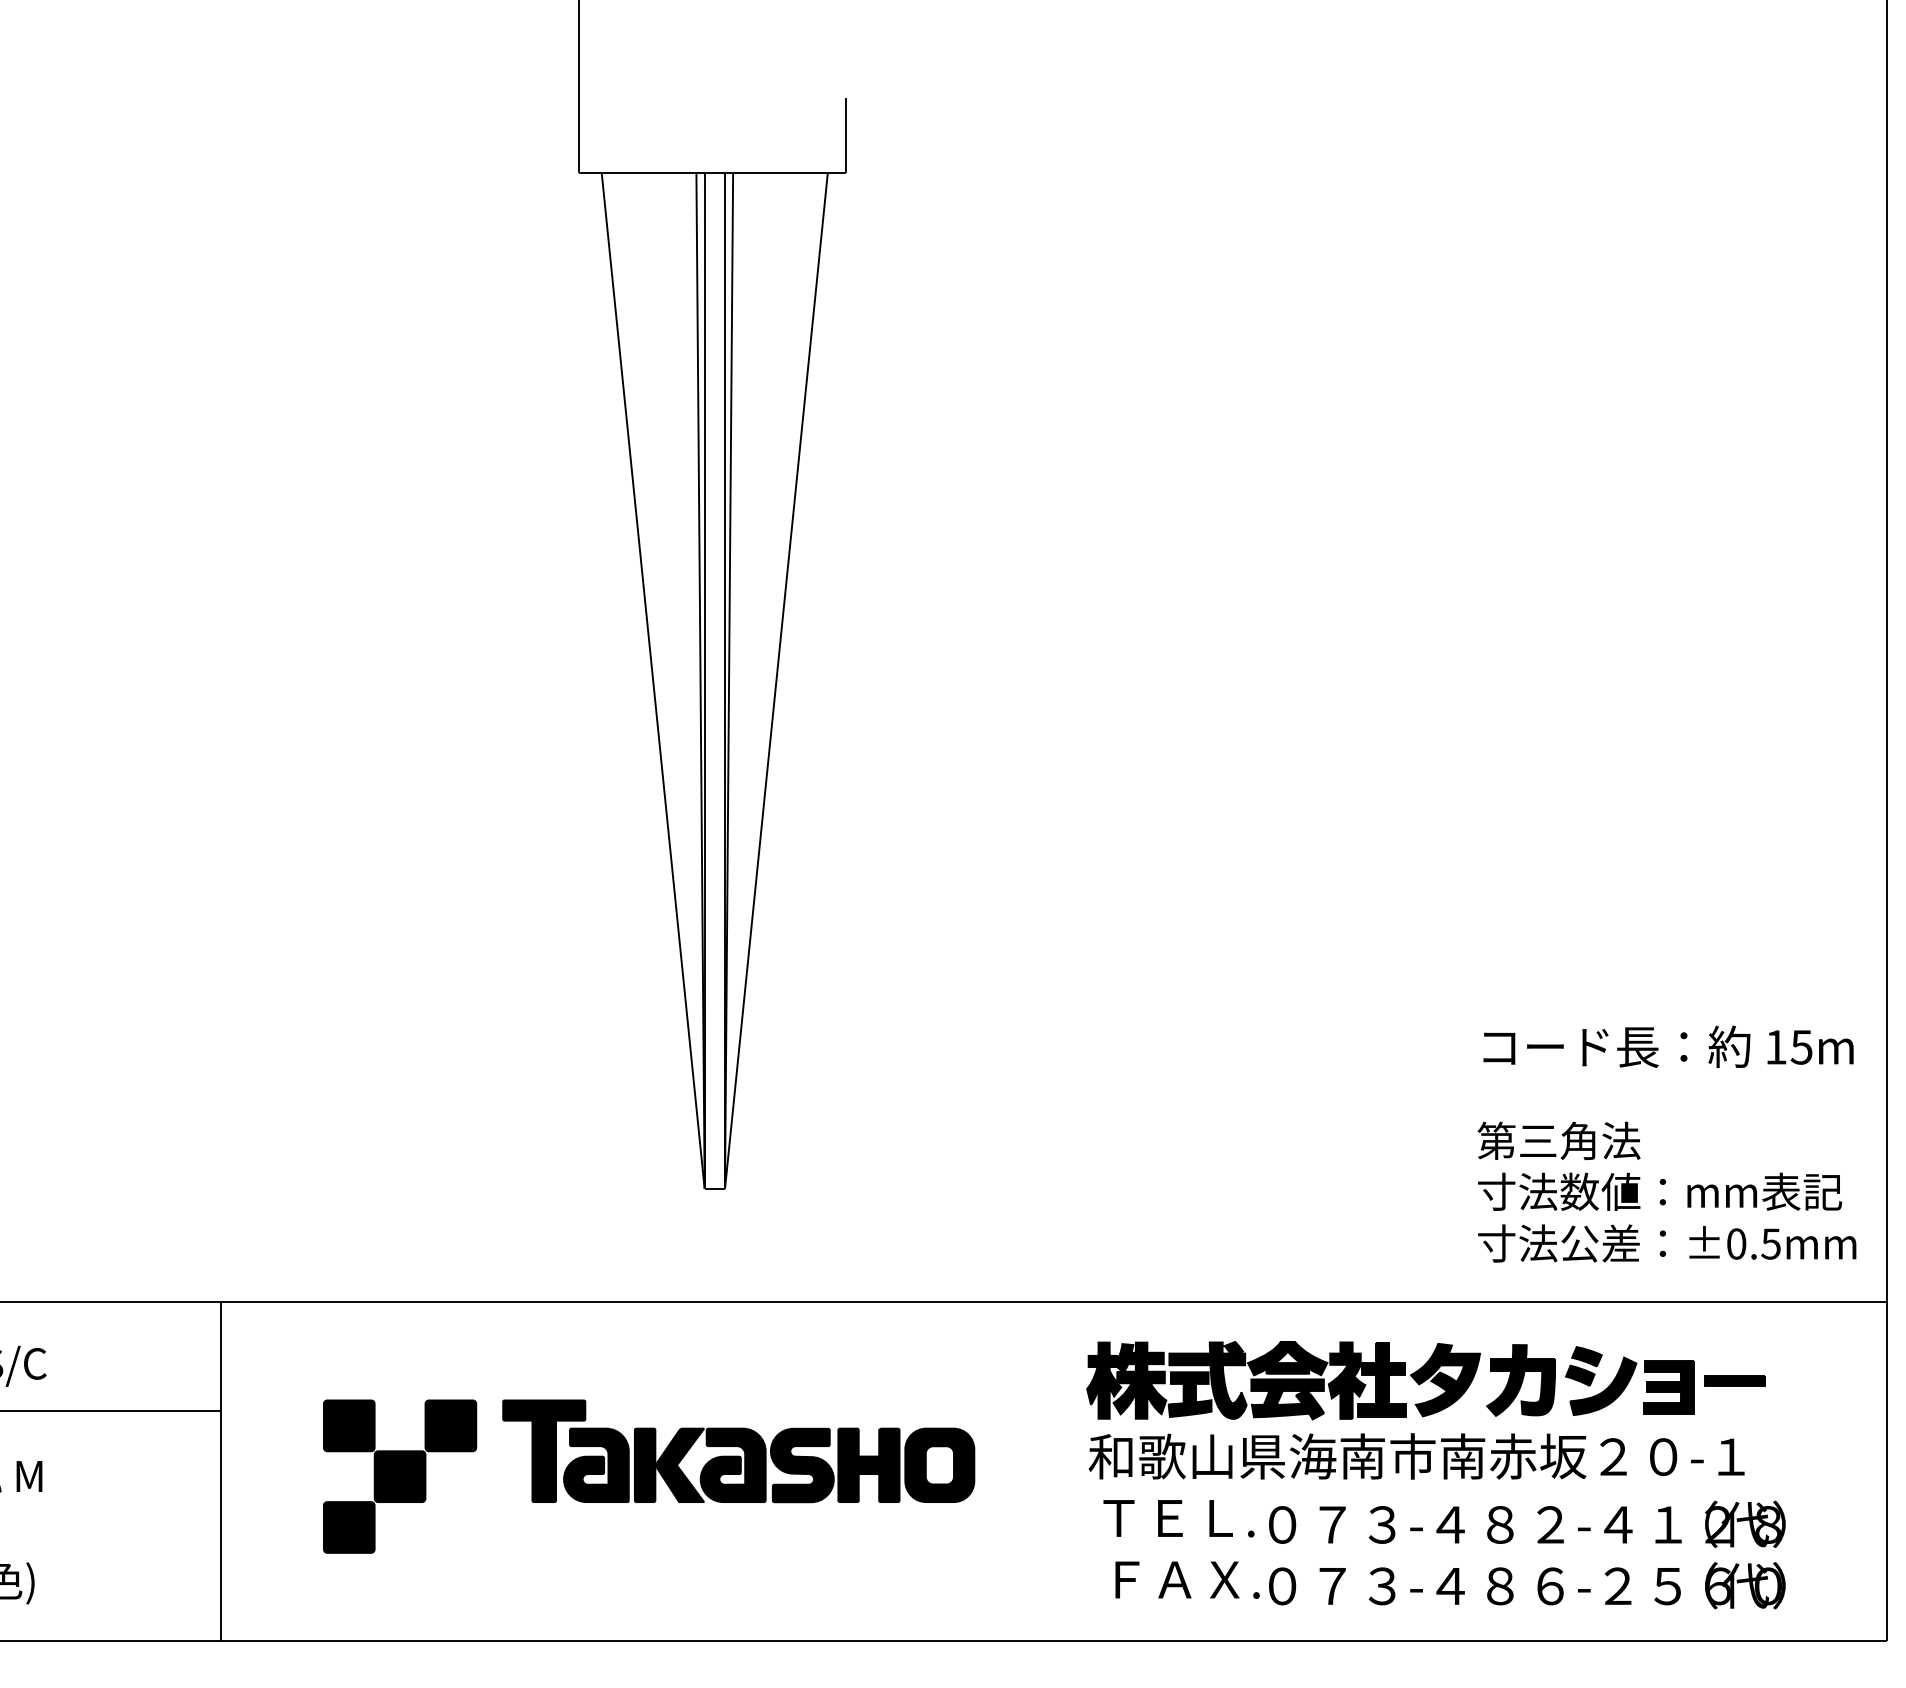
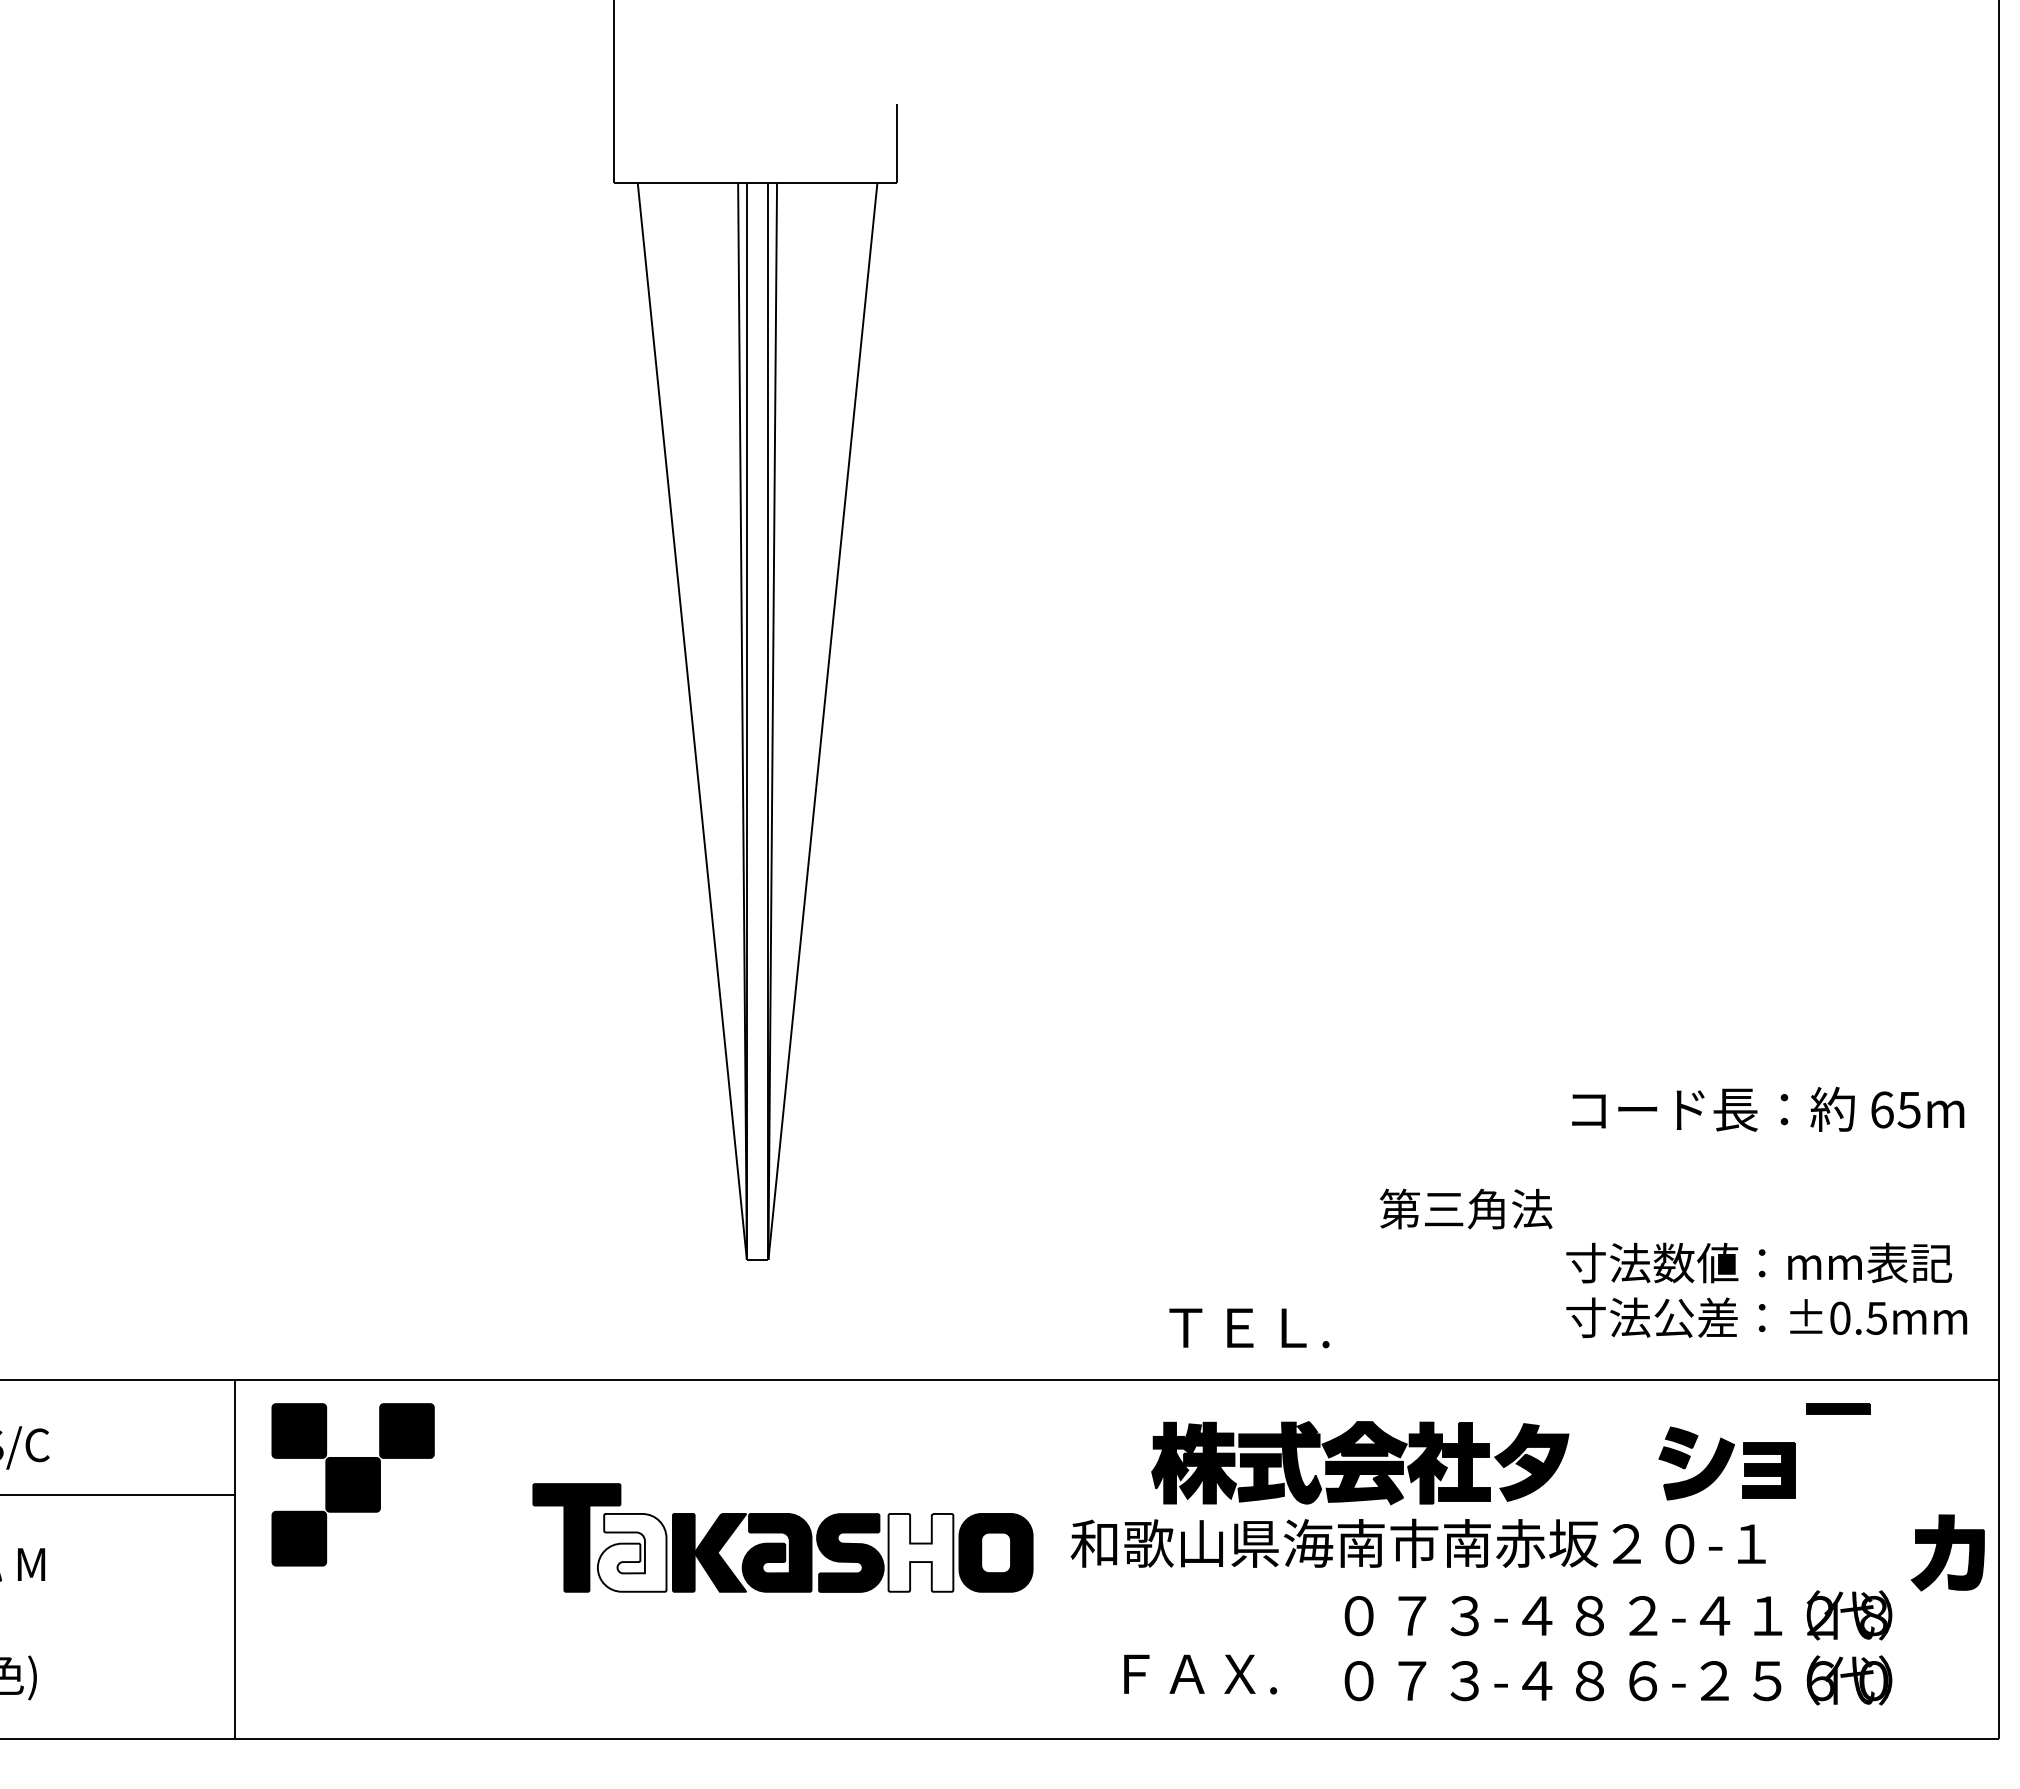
text: (1776, 1046) -> (1882, 1109), 15m -> 65m
text: (1559, 1140) -> (1466, 1208), moved
part: (1520, 1380) -> (1947, 1552), moved
part: (1734, 1380) -> (1838, 1408), moved
text: (1415, 1455) -> (1417, 1542), moved
fill: (595, 1465) -> (631, 1552), removed
fill: (868, 1465) -> (920, 1552), removed
part: (399, 1476) -> (352, 1484), moved
text: (1179, 1518) -> (1249, 1328), moved
text: (1187, 1580) -> (1200, 1674), moved

